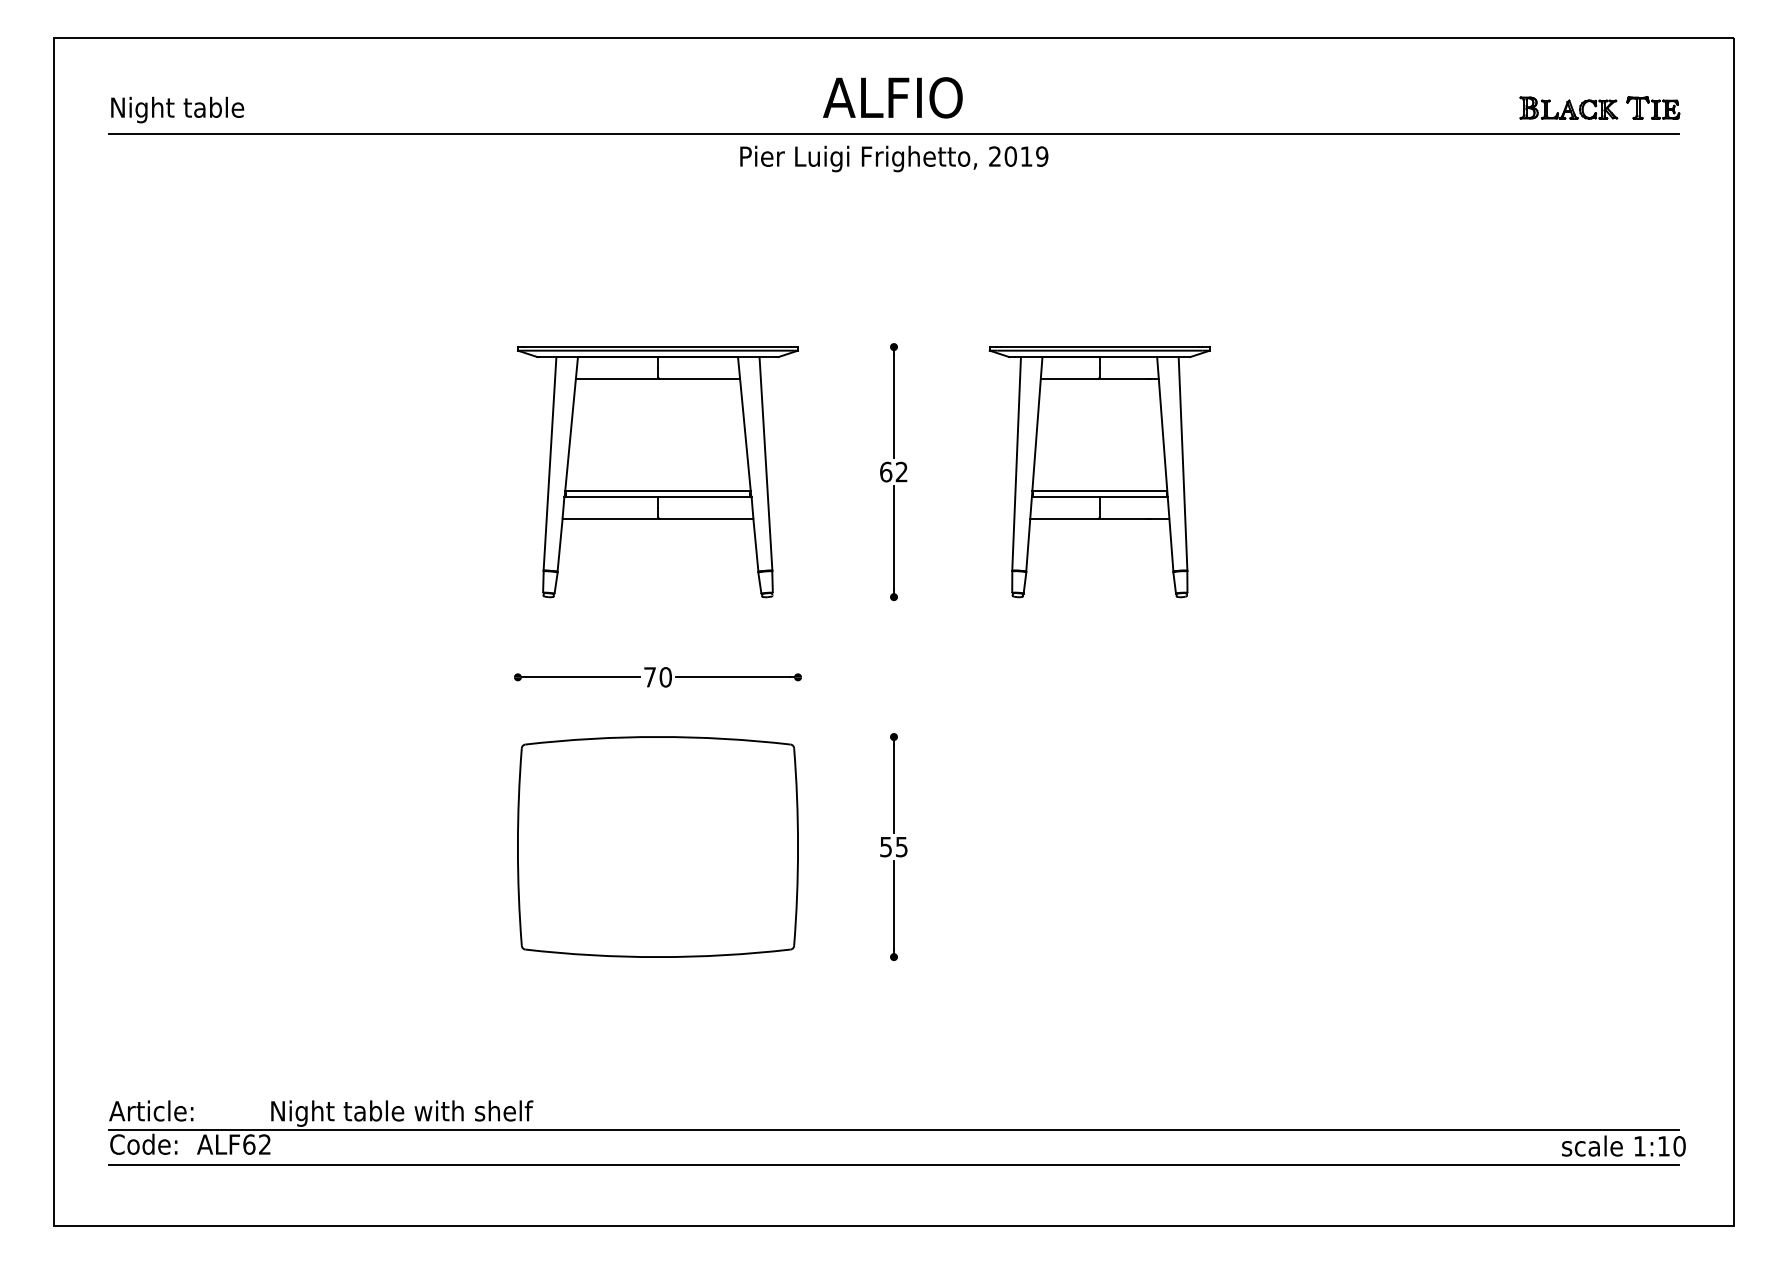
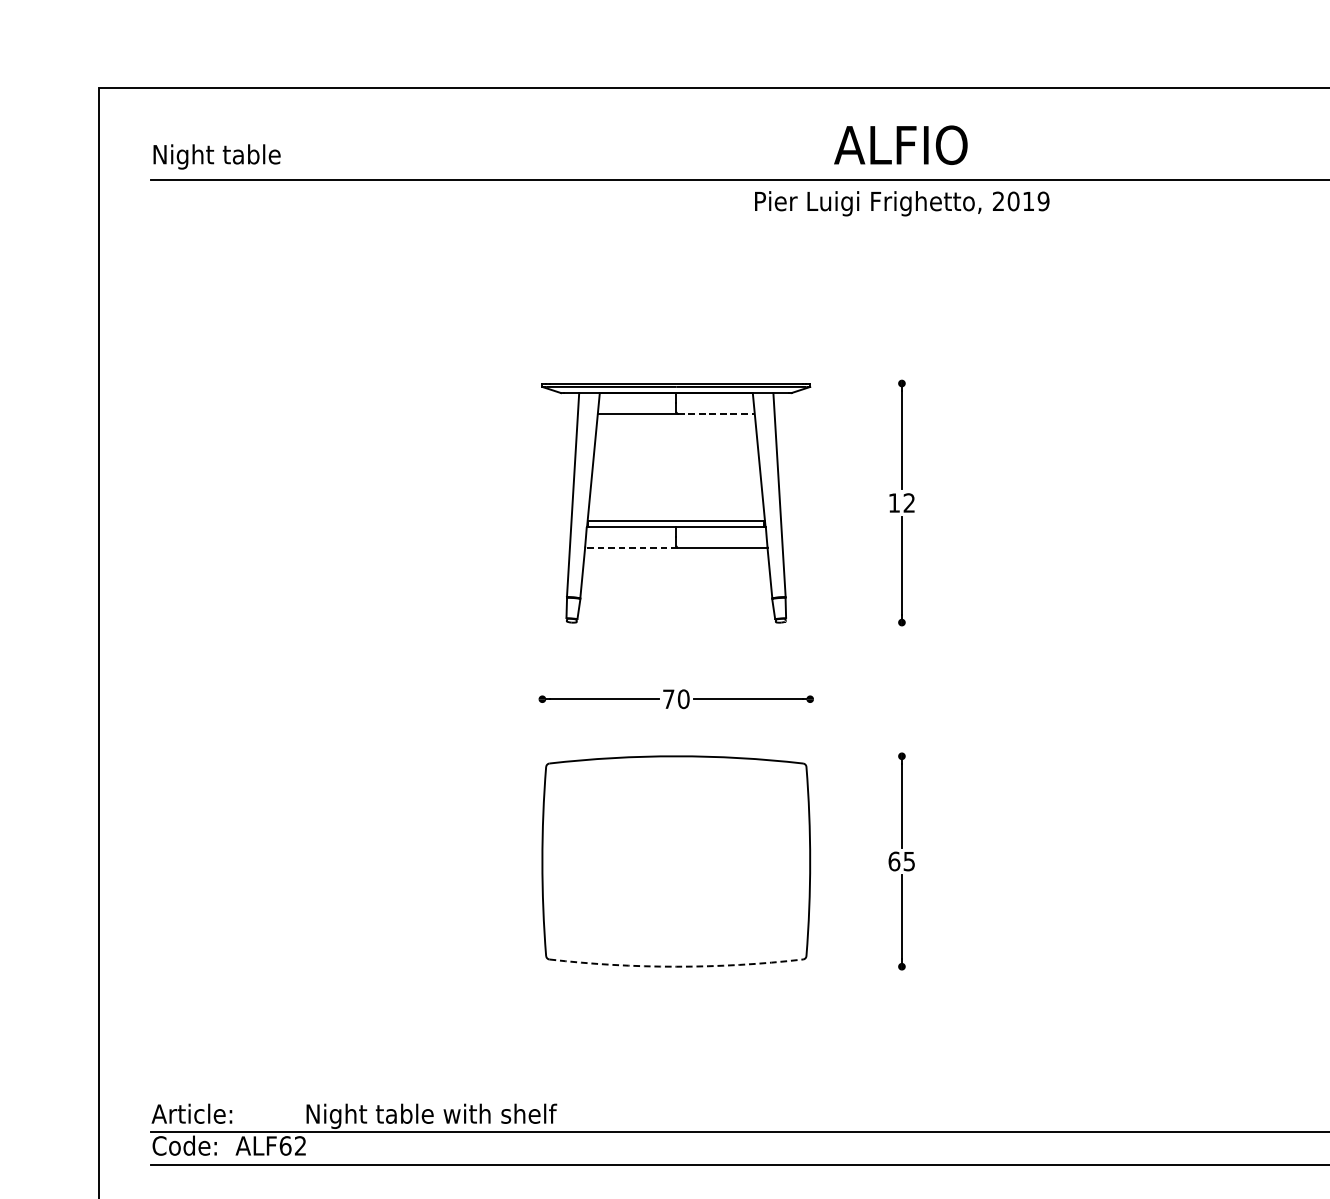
line: (700, 378) -> (716, 413), solid -> dashed
text: (886, 471) -> (894, 502), 62 -> 12
part: (1099, 472) -> (1098, 503), removed
line: (611, 518) -> (631, 547), solid -> dashed
text: (886, 846) -> (894, 860), 55 -> 65
arc: (657, 957) -> (675, 967), solid -> dashed

